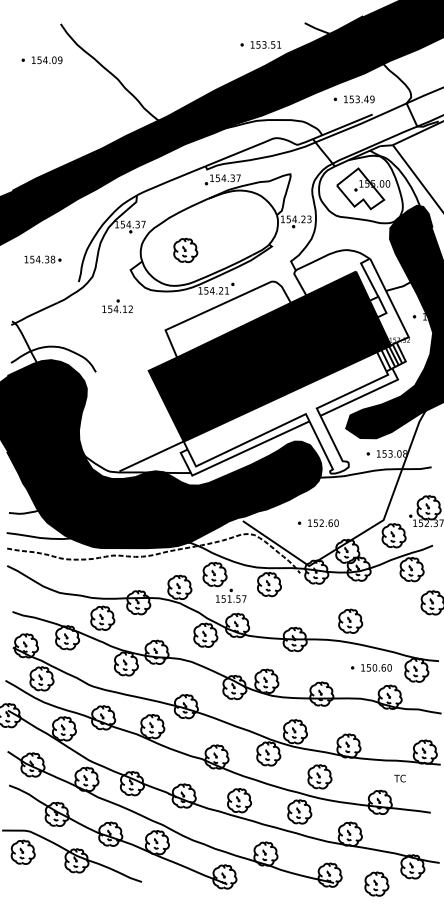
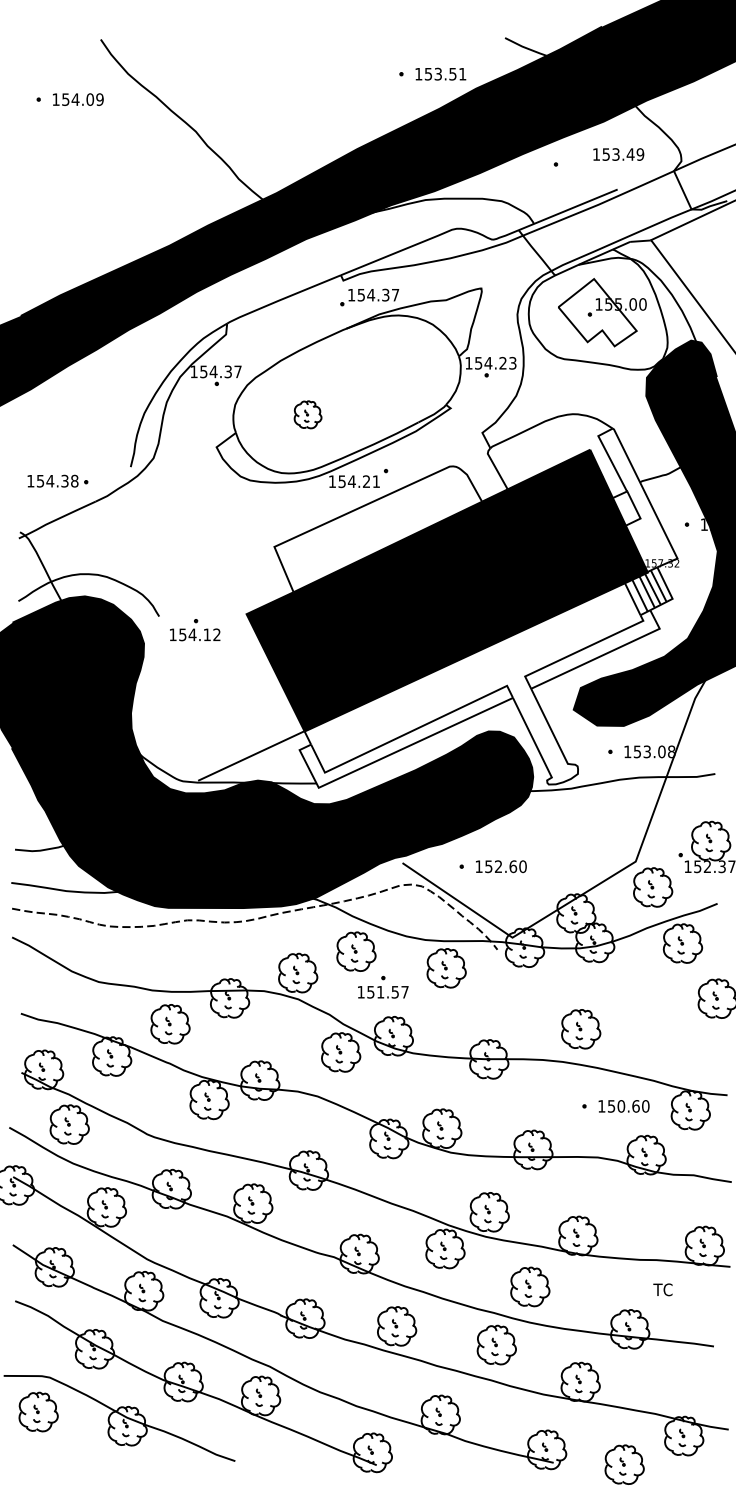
text: (359, 99) -> (619, 154), moved
part: (185, 250) -> (307, 414), size x0.7
part: (42, 259) -> (57, 481), moved
part: (117, 306) -> (194, 630), moved
part: (318, 522) -> (493, 865), moved

